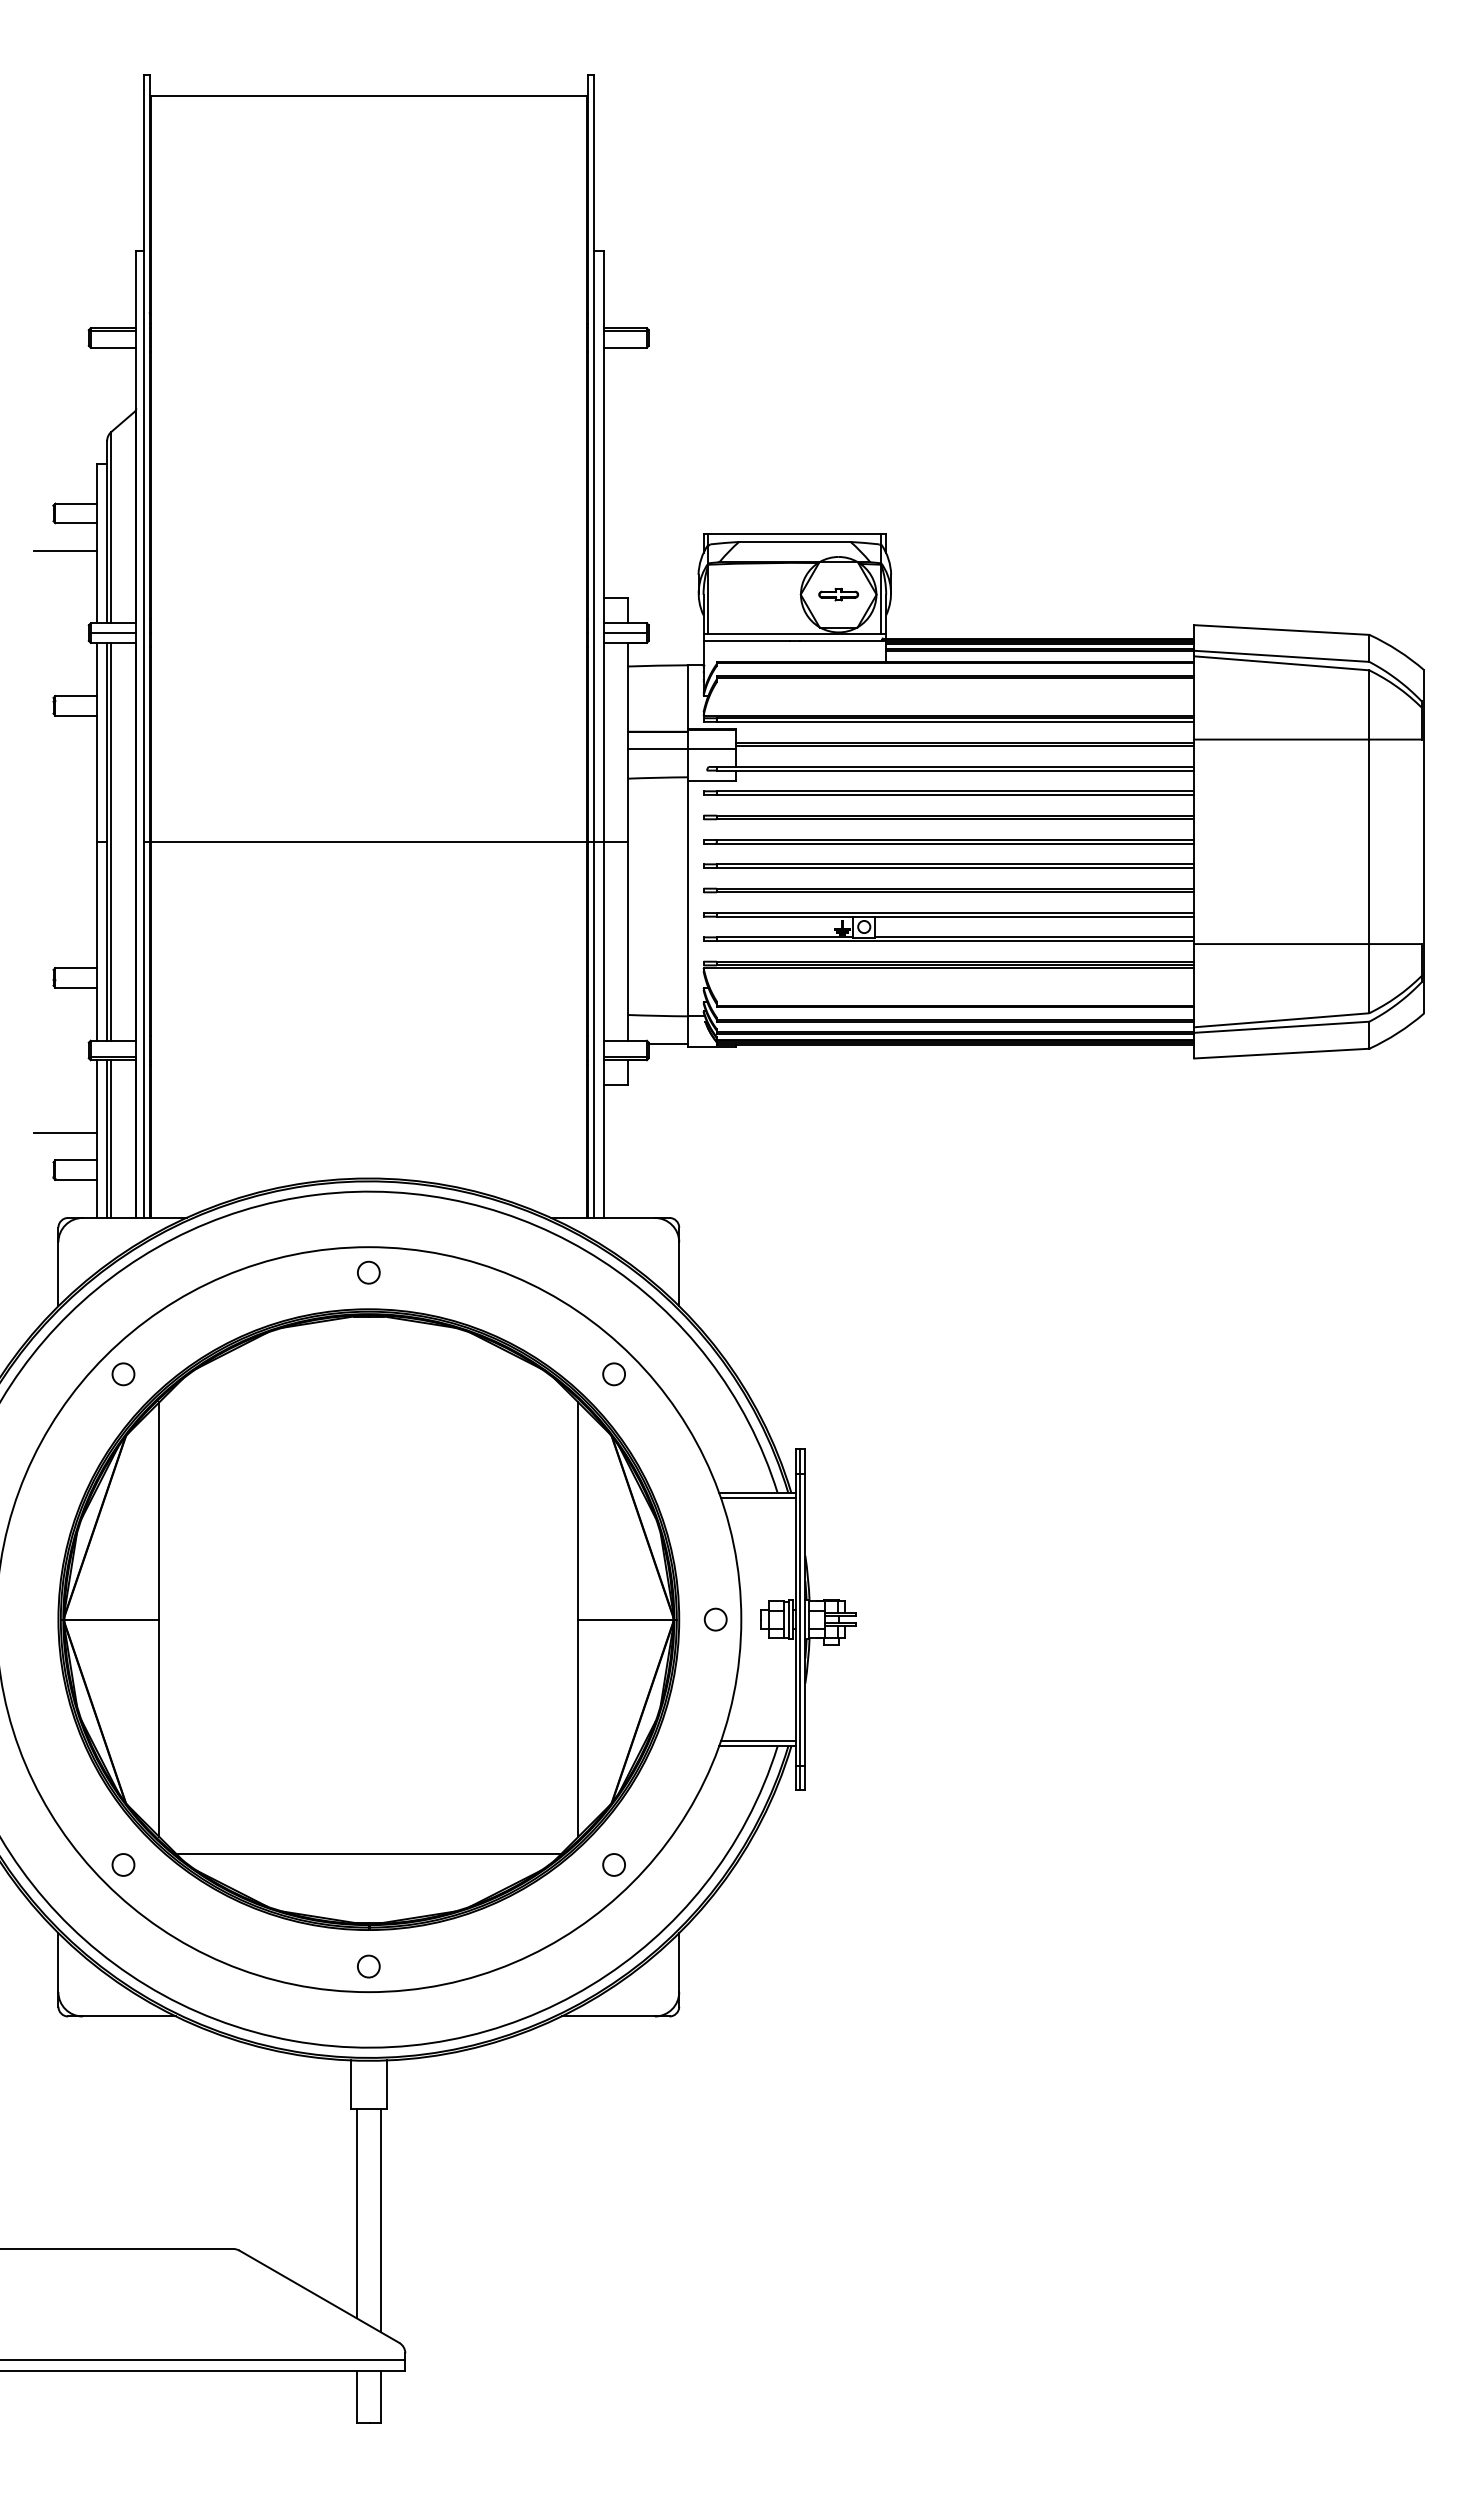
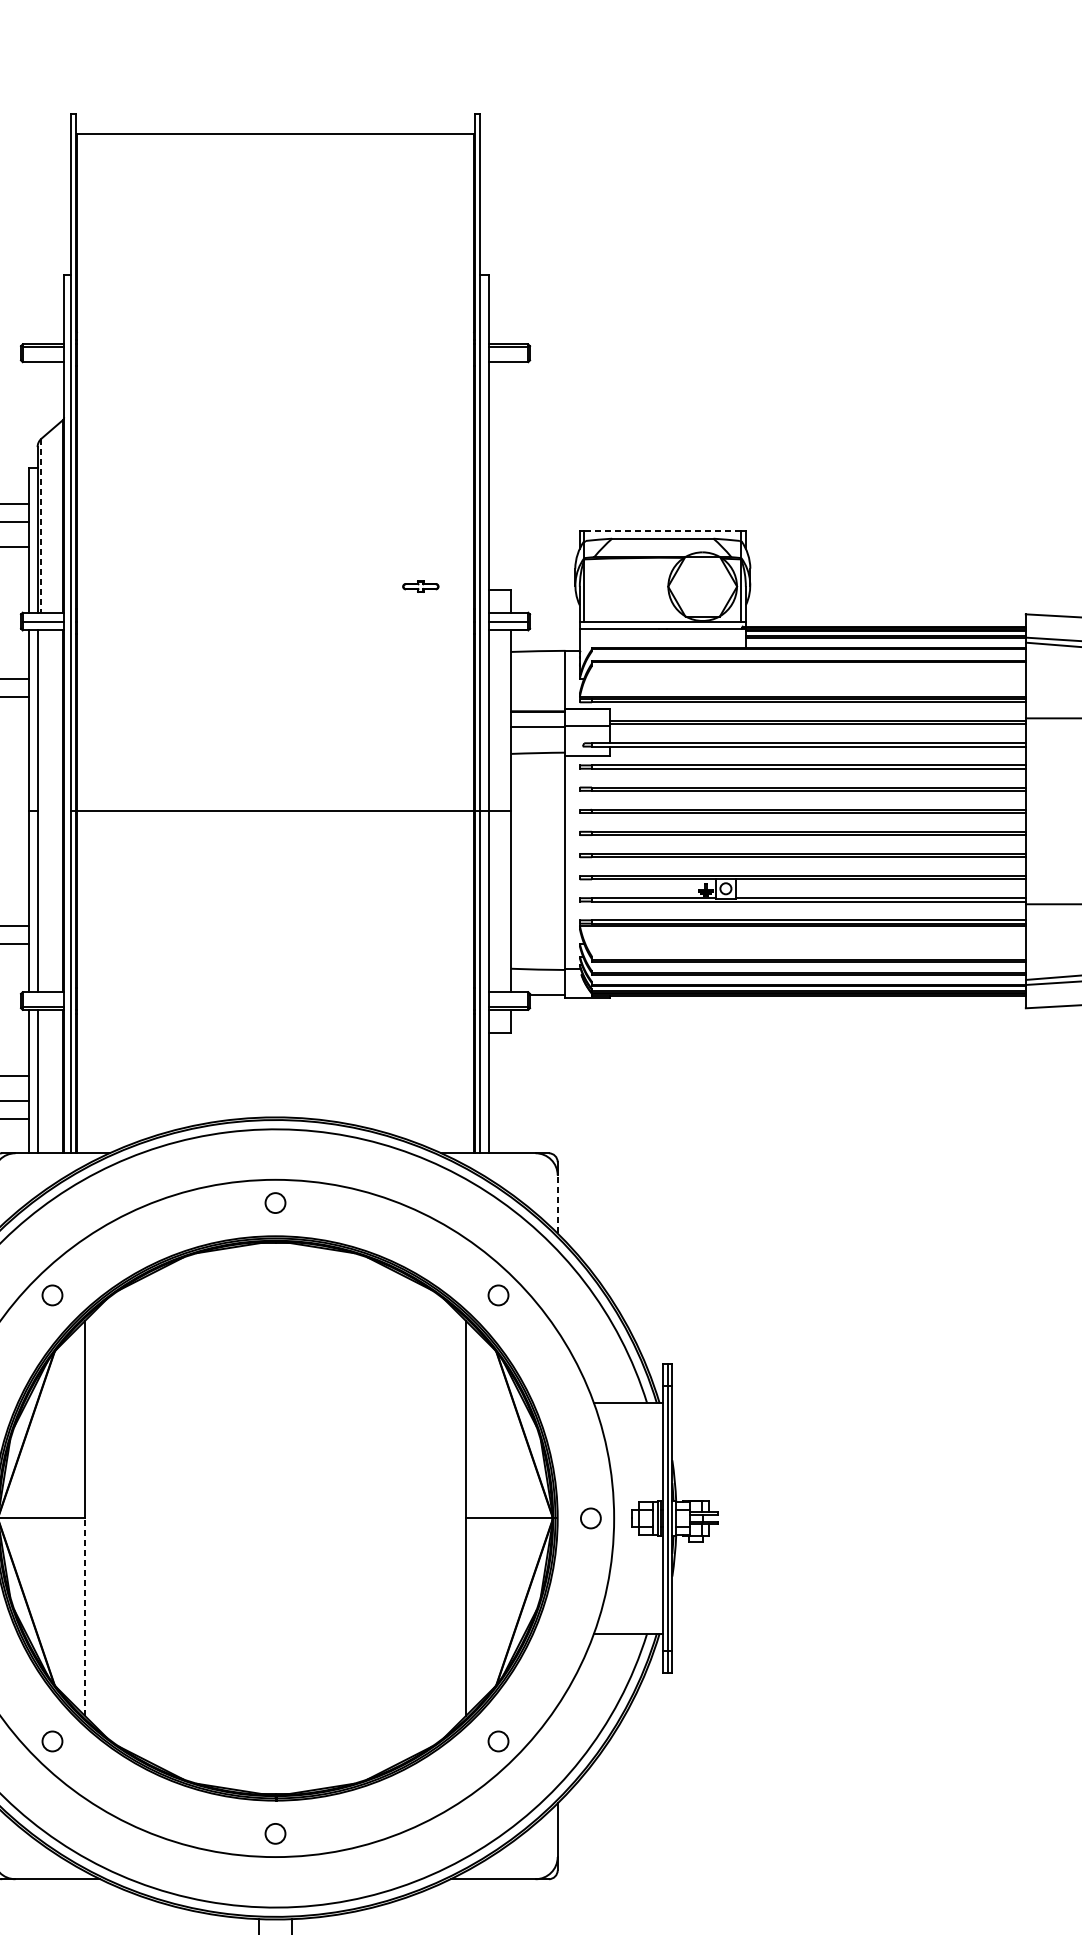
line: (111, 527) -> (41, 525), solid -> dashed
line: (794, 533) -> (662, 531), solid -> dashed
part: (838, 594) -> (420, 586), moved
line: (111, 841) -> (41, 811), removed
line: (111, 1138) -> (41, 1081), removed
line: (679, 1274) -> (557, 1204), solid -> dashed
line: (757, 1497) -> (628, 1407), removed
line: (159, 1728) -> (85, 1617), solid -> dashed
line: (757, 1741) -> (628, 1629), removed
line: (368, 1854) -> (275, 1731), removed

